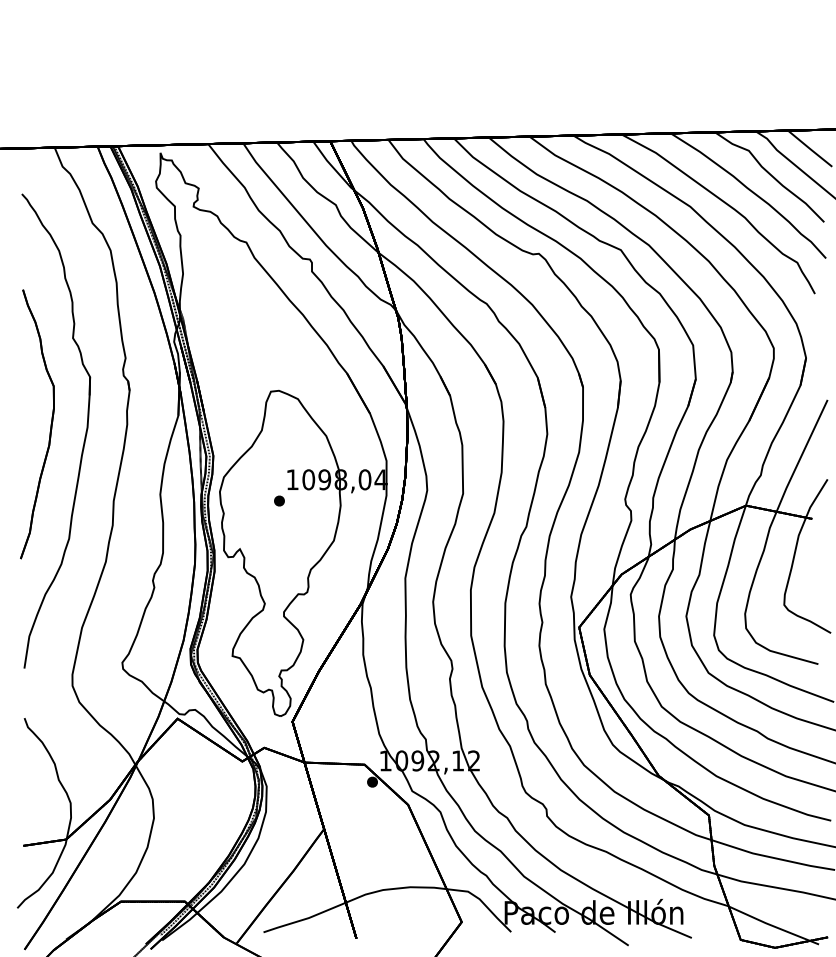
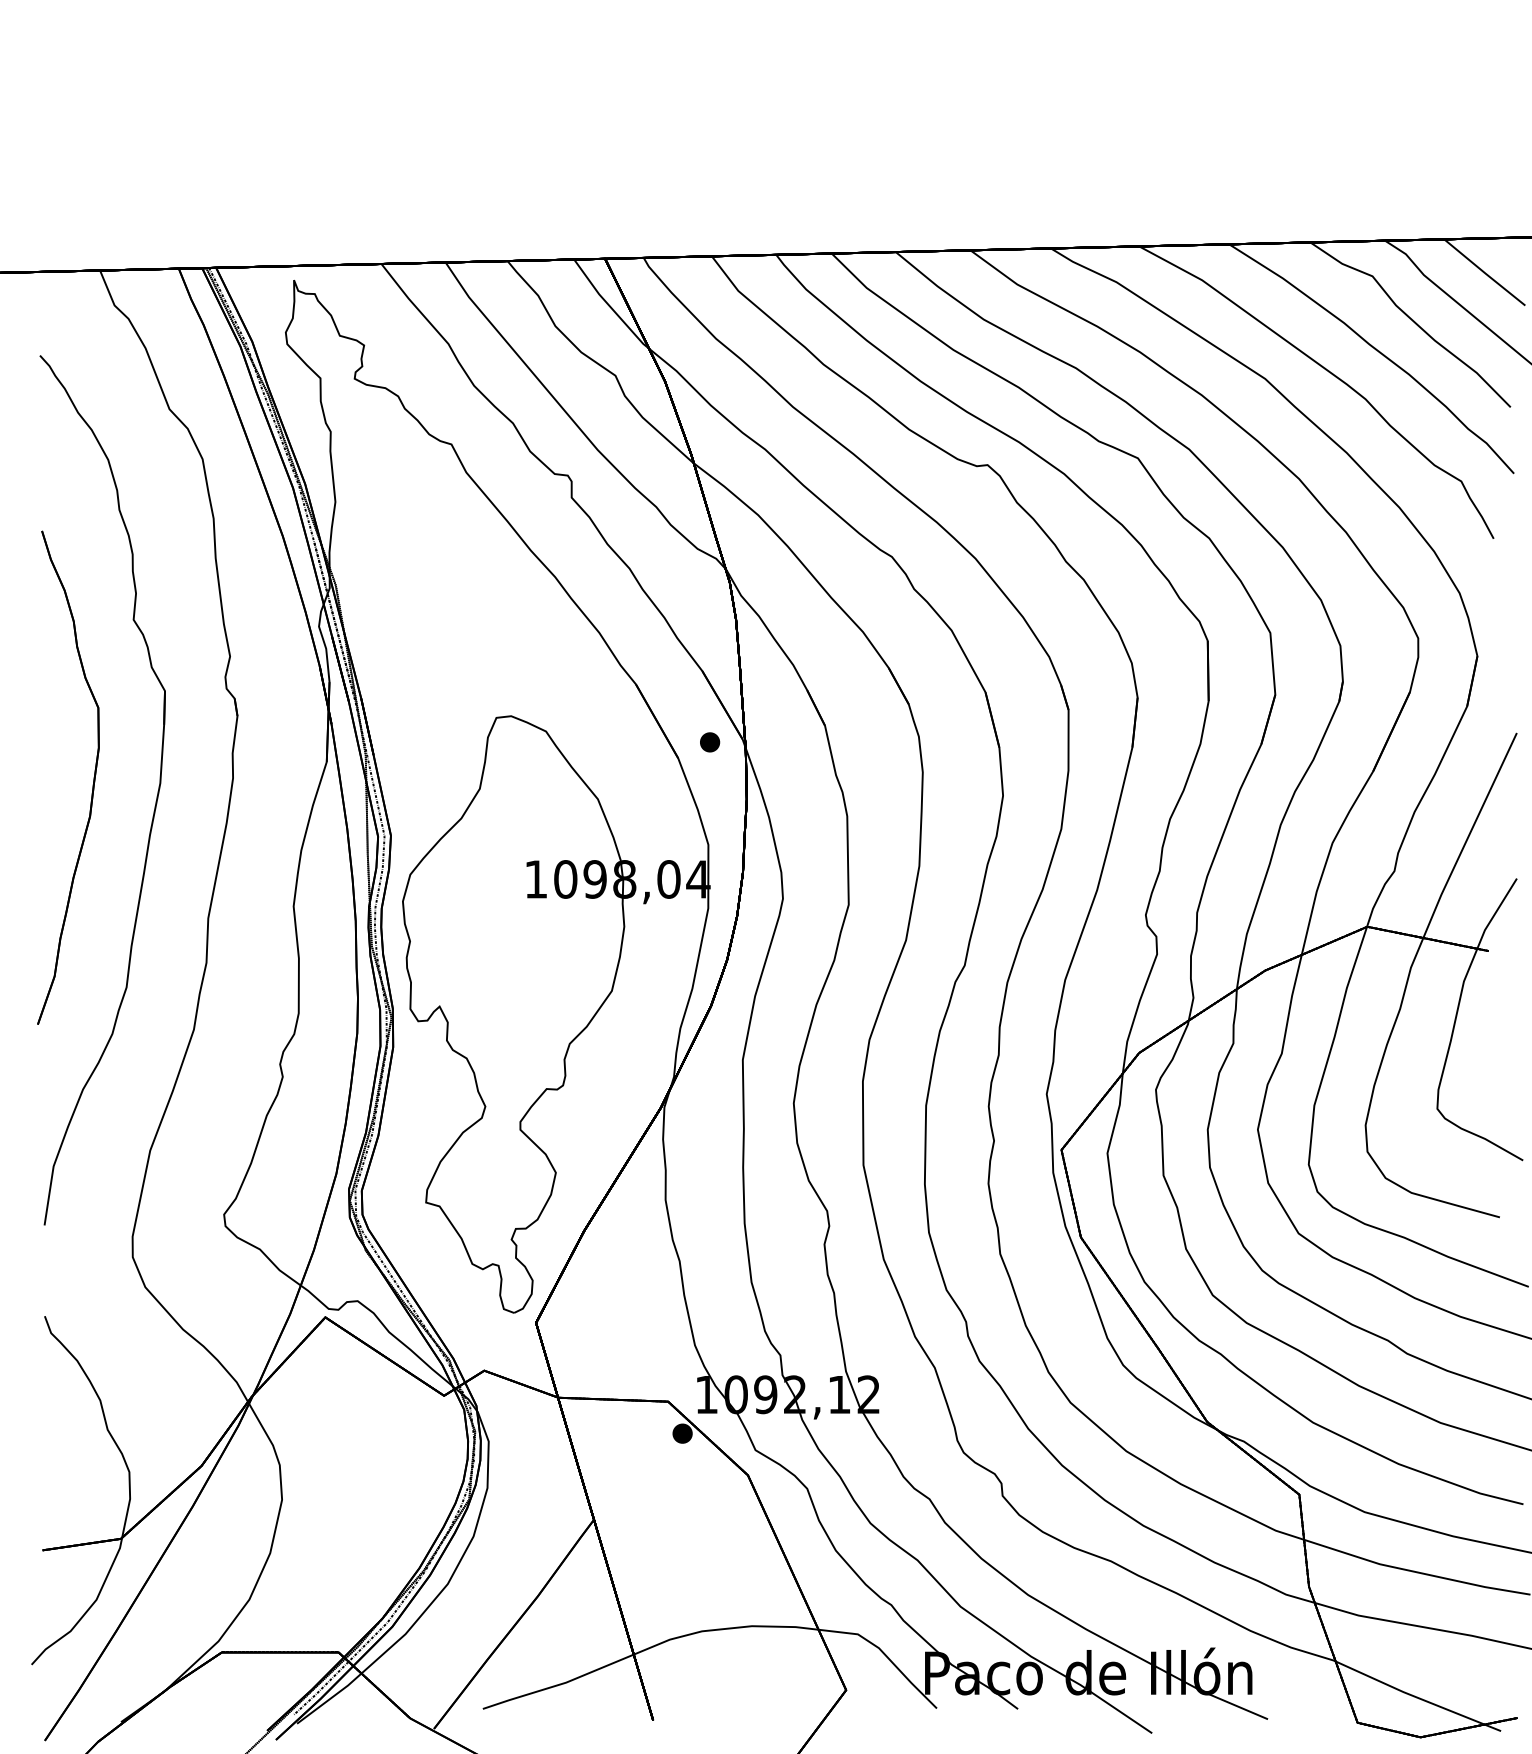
part: (279, 500) -> (710, 741), moved

